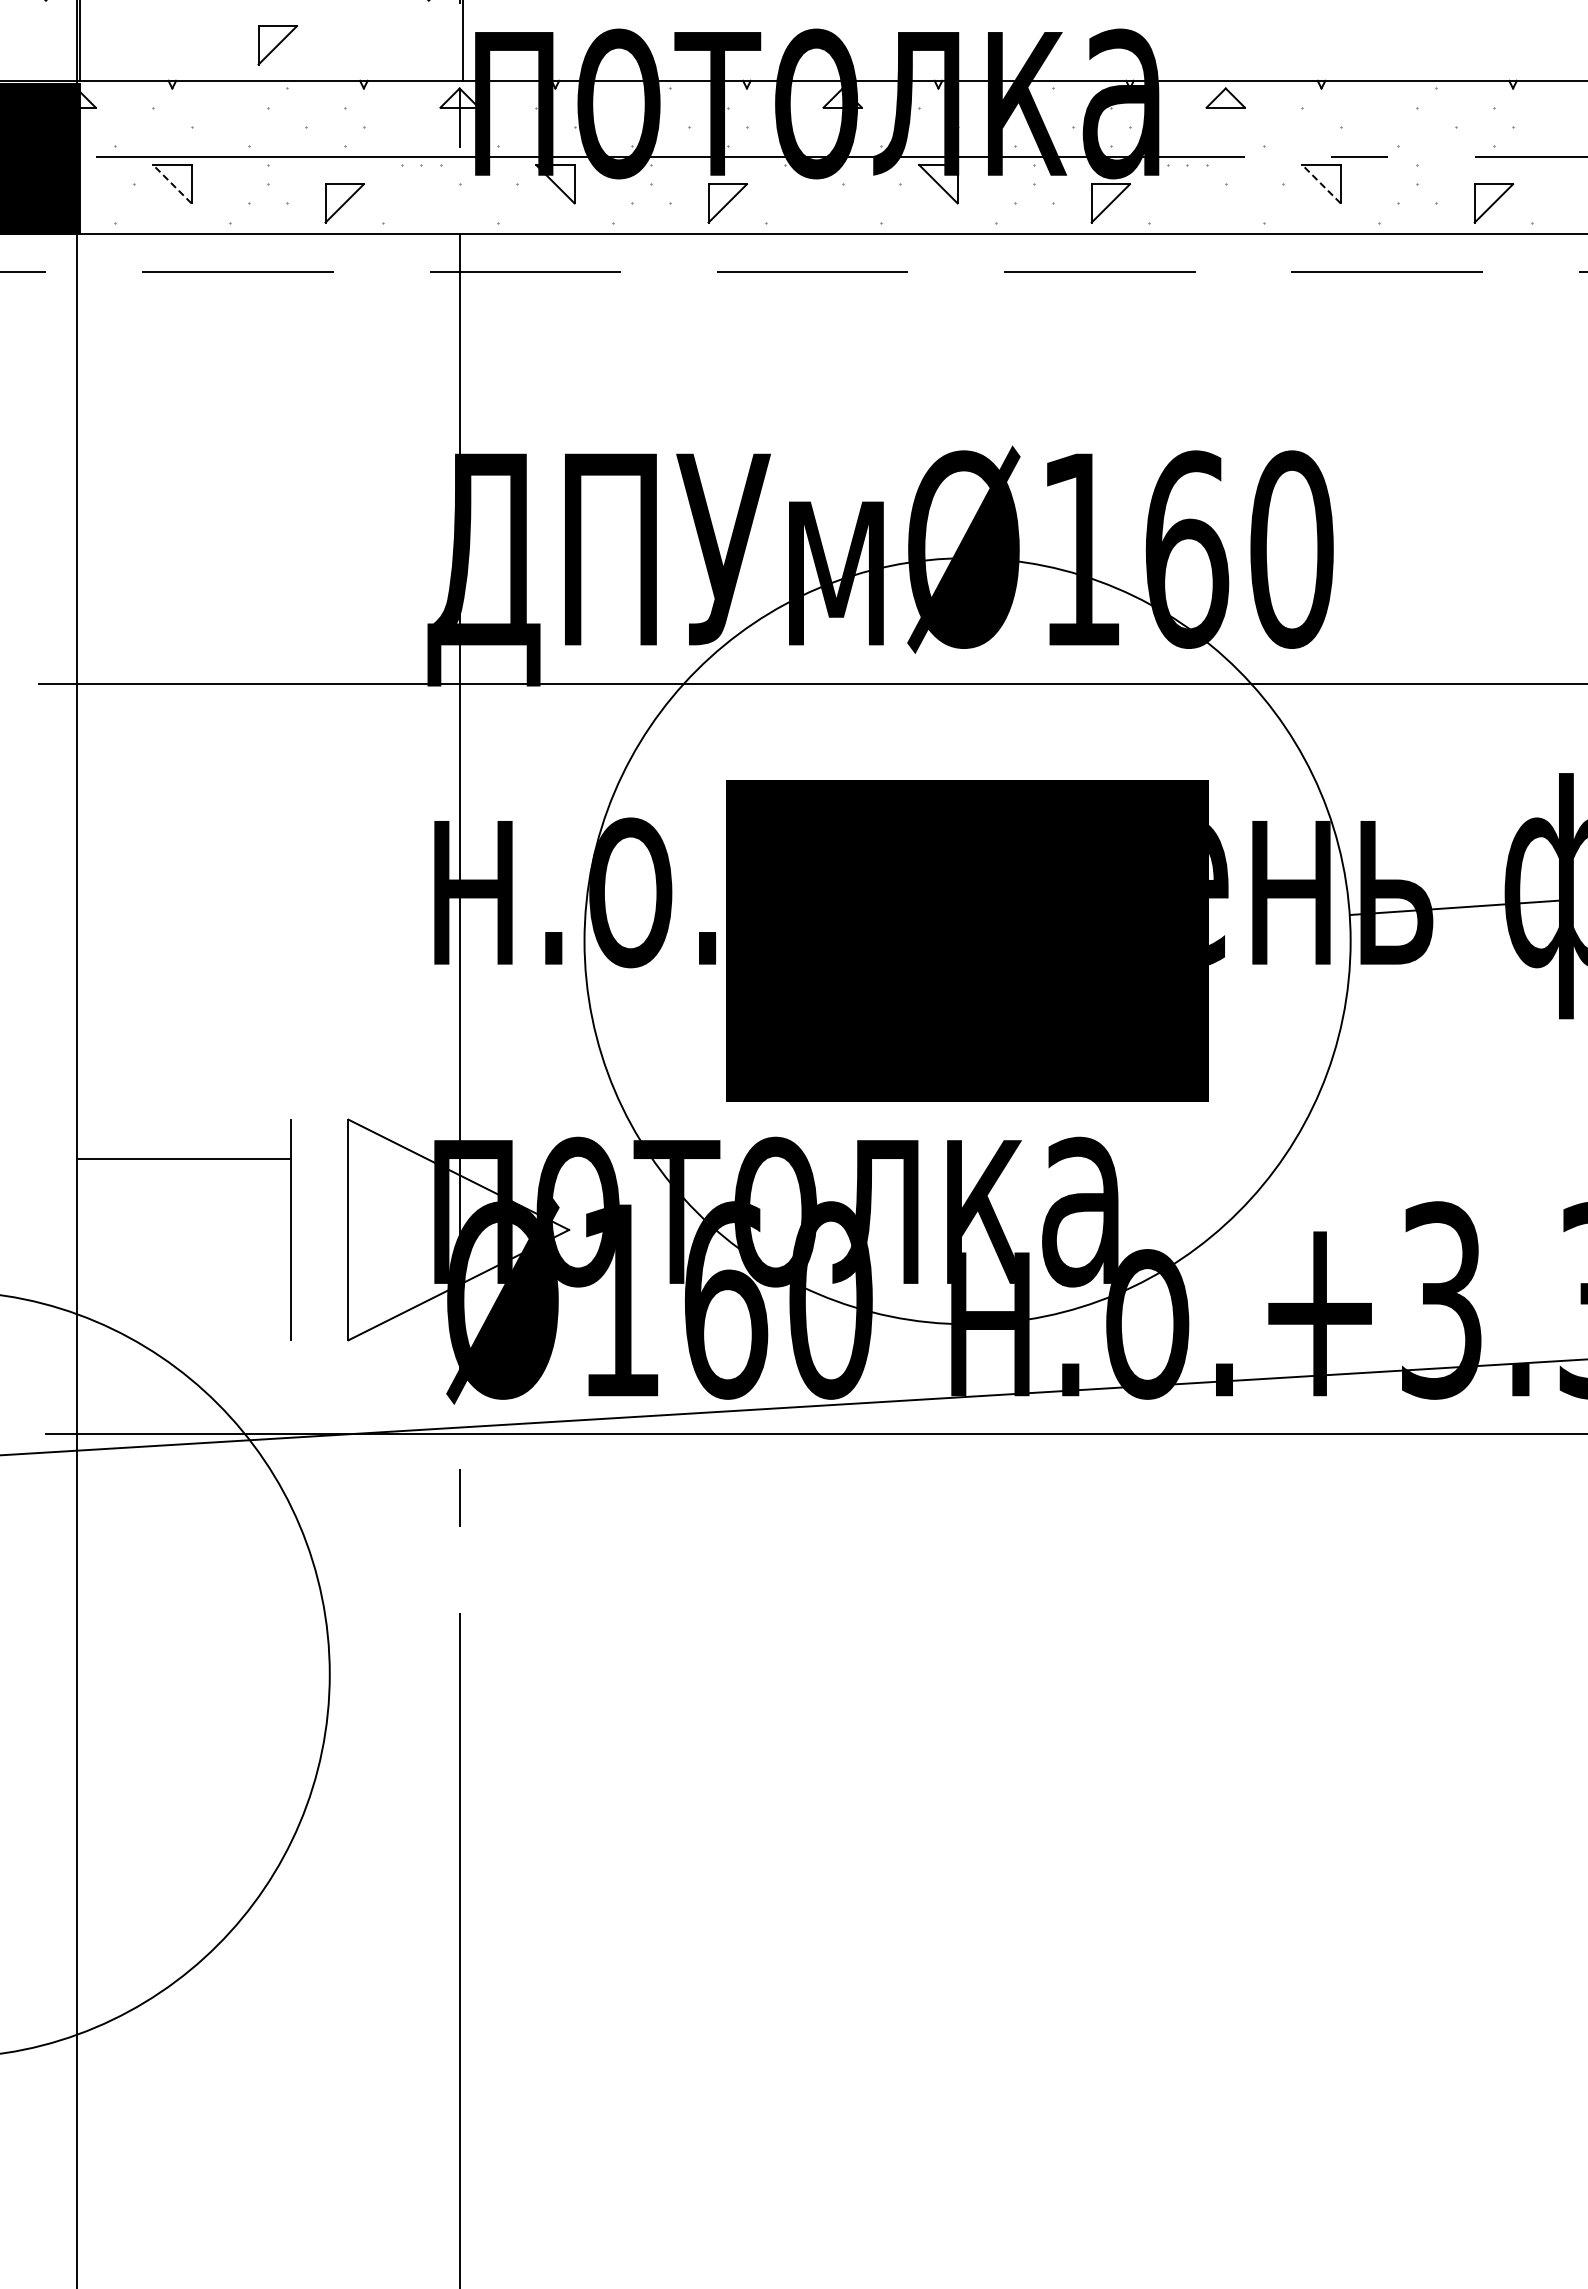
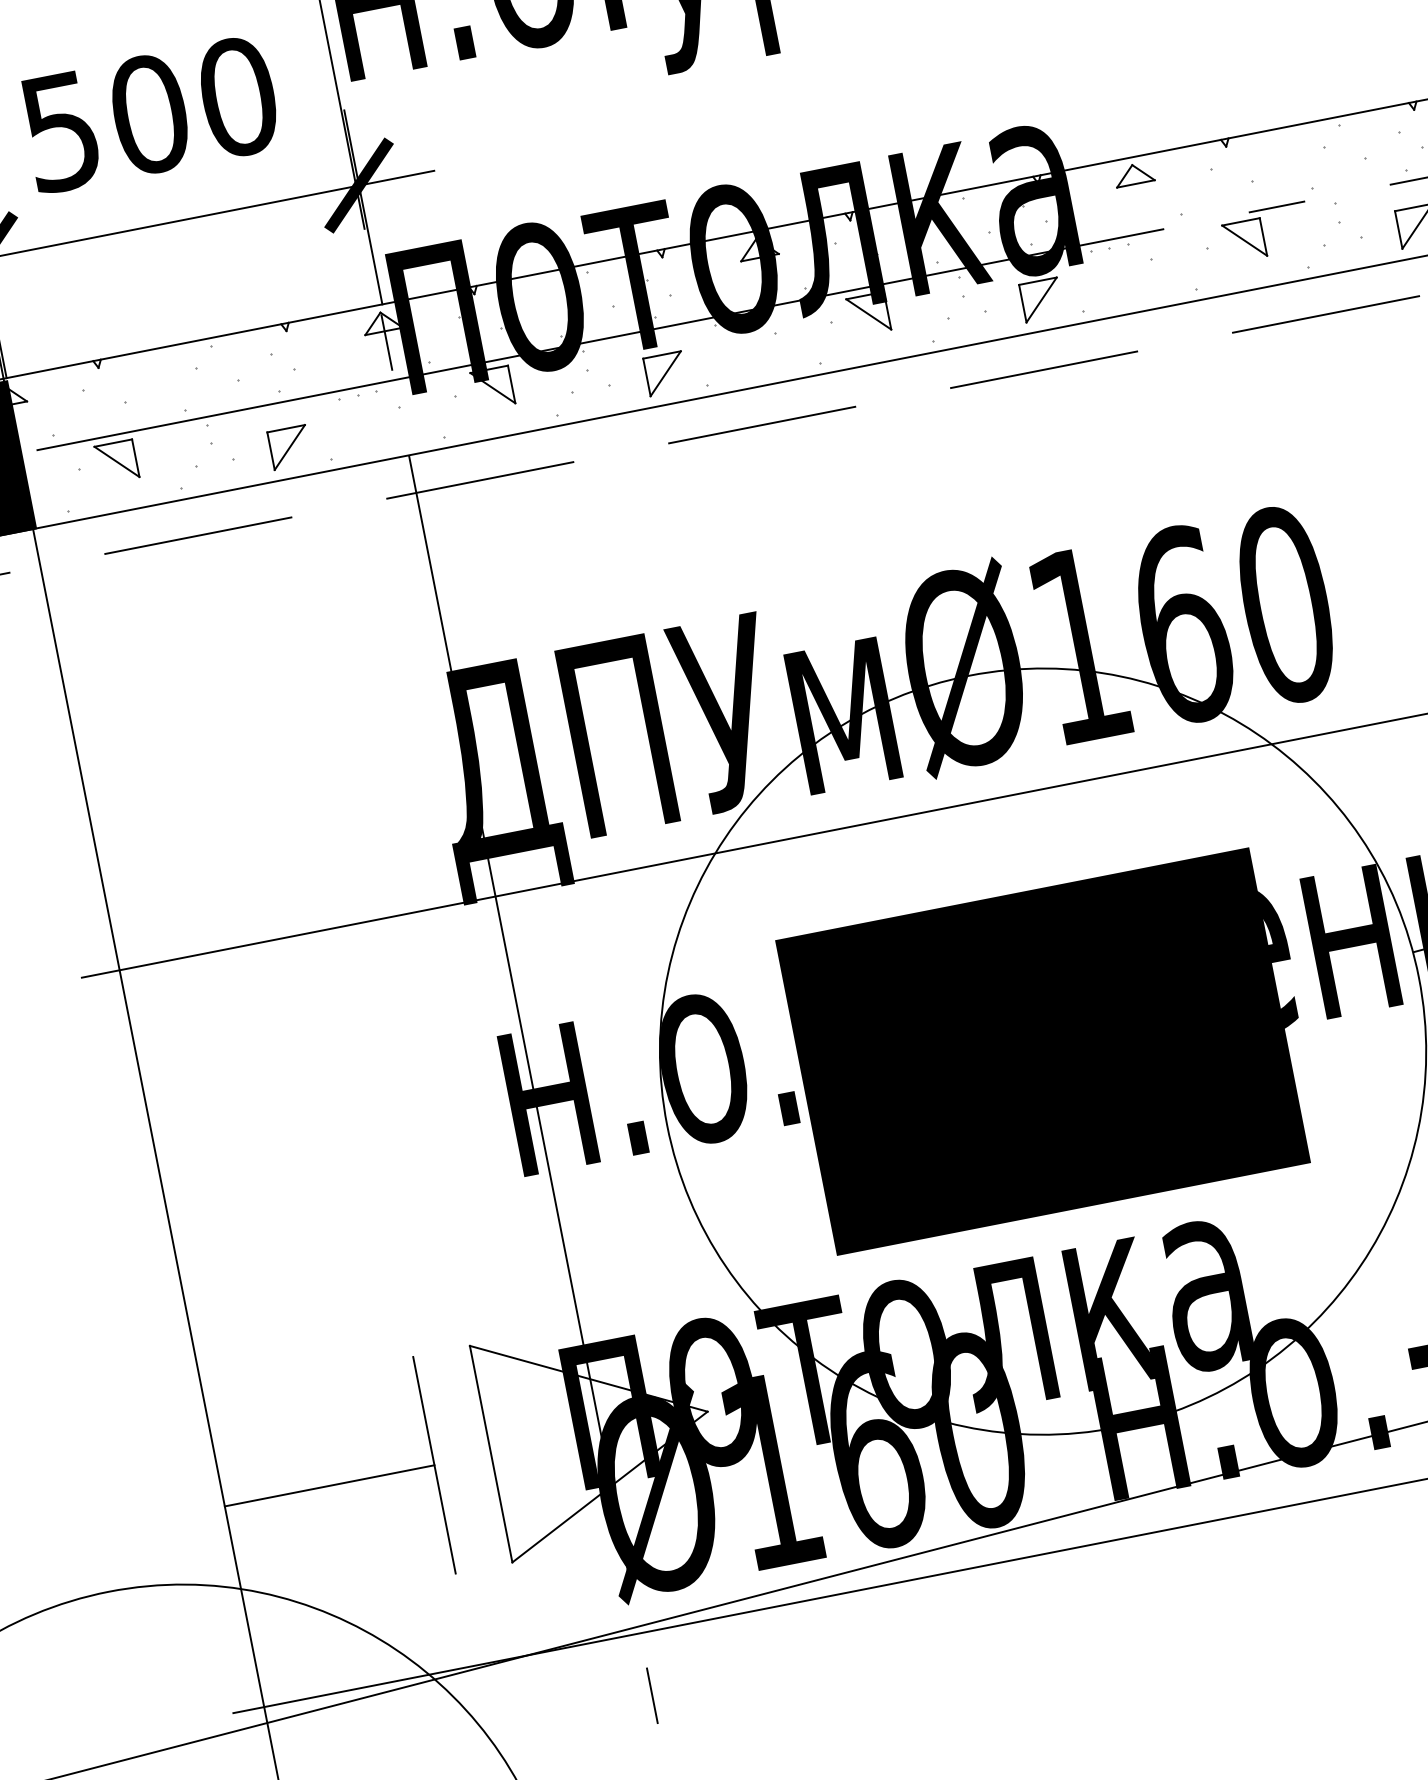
part: (277, 45) -> (193, 305), removed
line: (172, 183) -> (116, 461), dashed -> solid
line: (1321, 183) -> (1244, 239), dashed -> solid
line: (183, 1158) -> (329, 1485), moved

